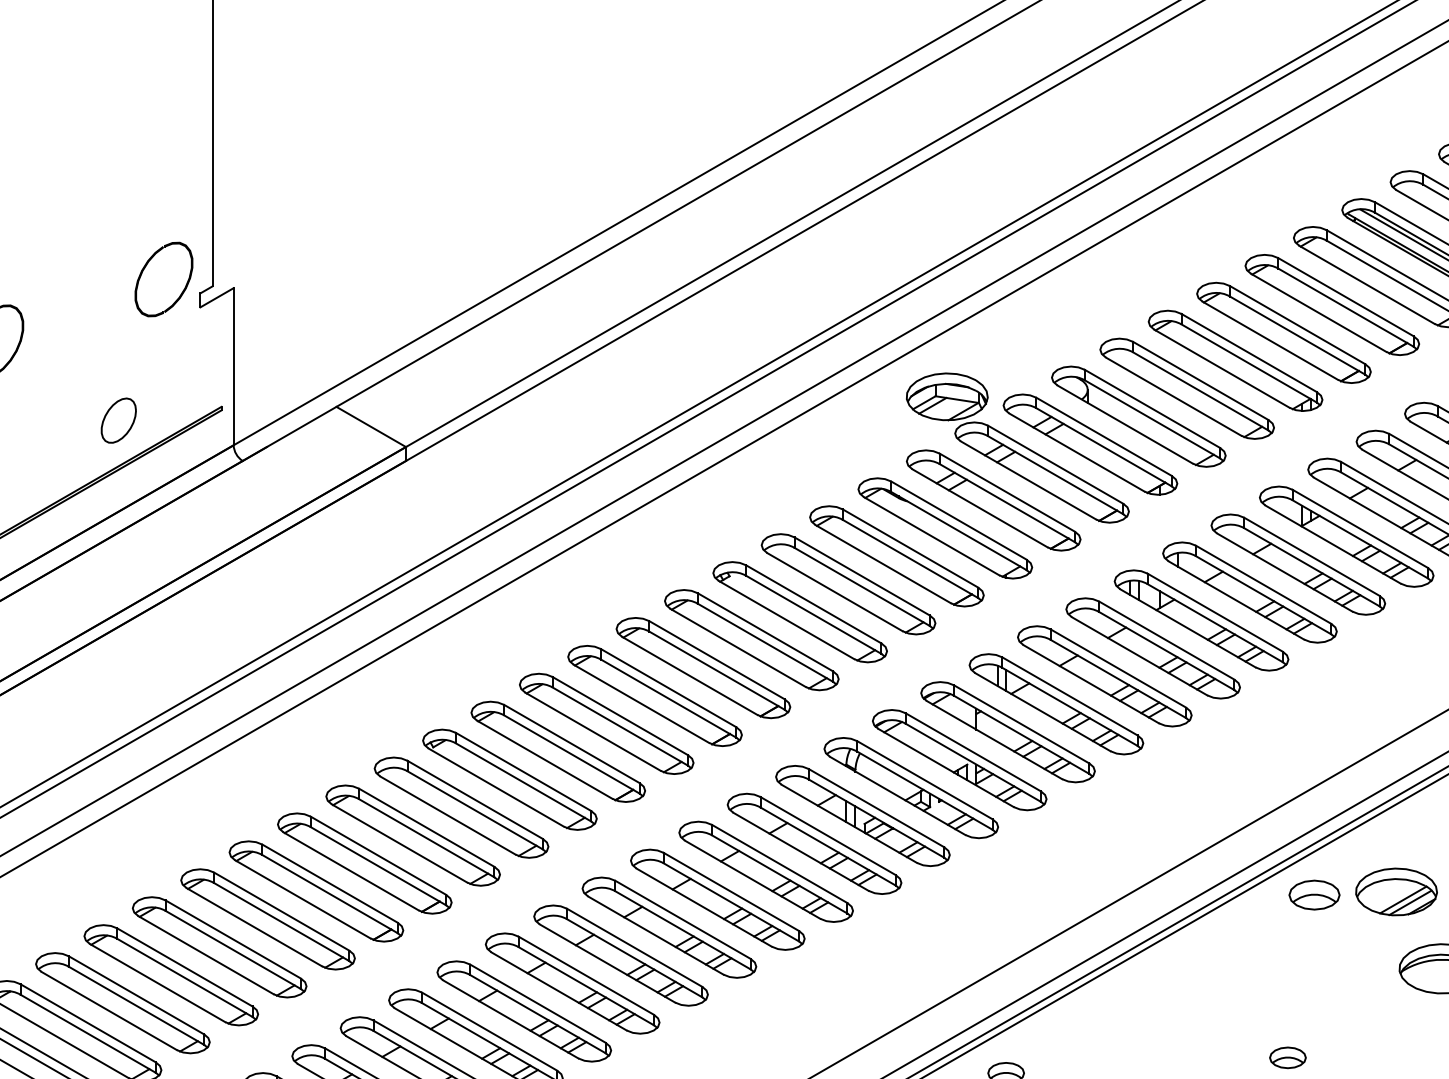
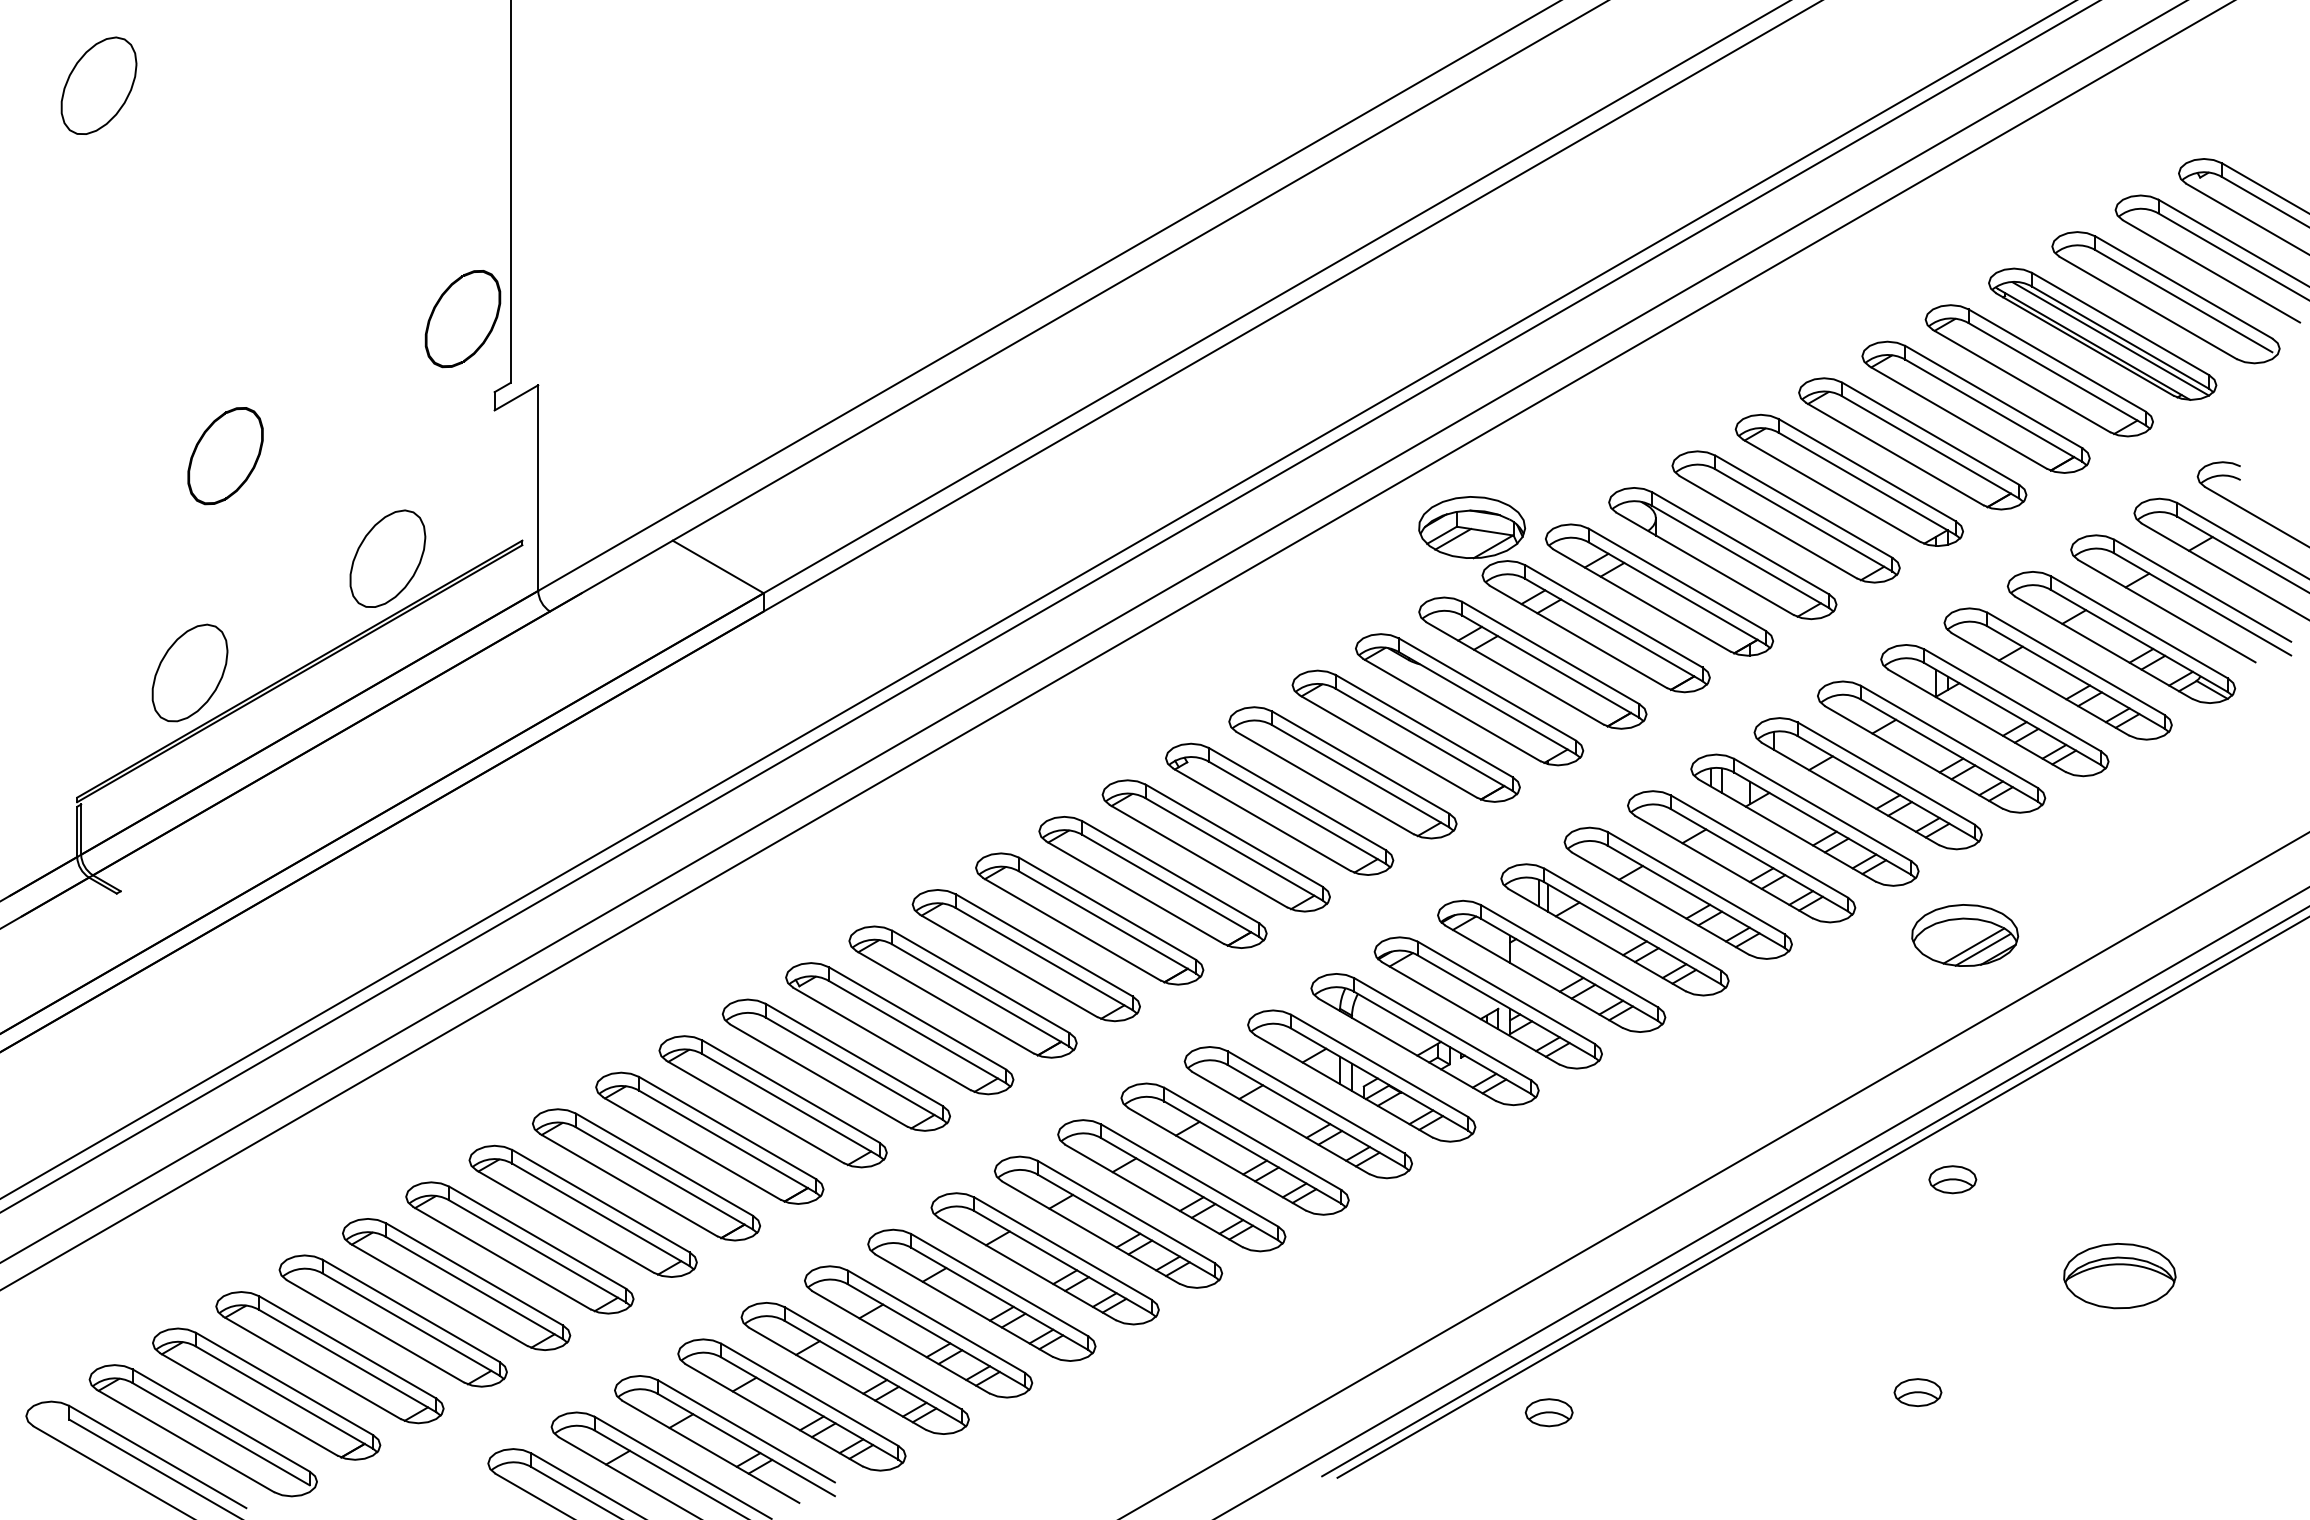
part: (163, 279) -> (462, 319), moved
part: (118, 420) -> (387, 558), size x1.67
part: (1396, 891) -> (1965, 935), moved
part: (1314, 895) -> (1952, 1179), size x0.71

